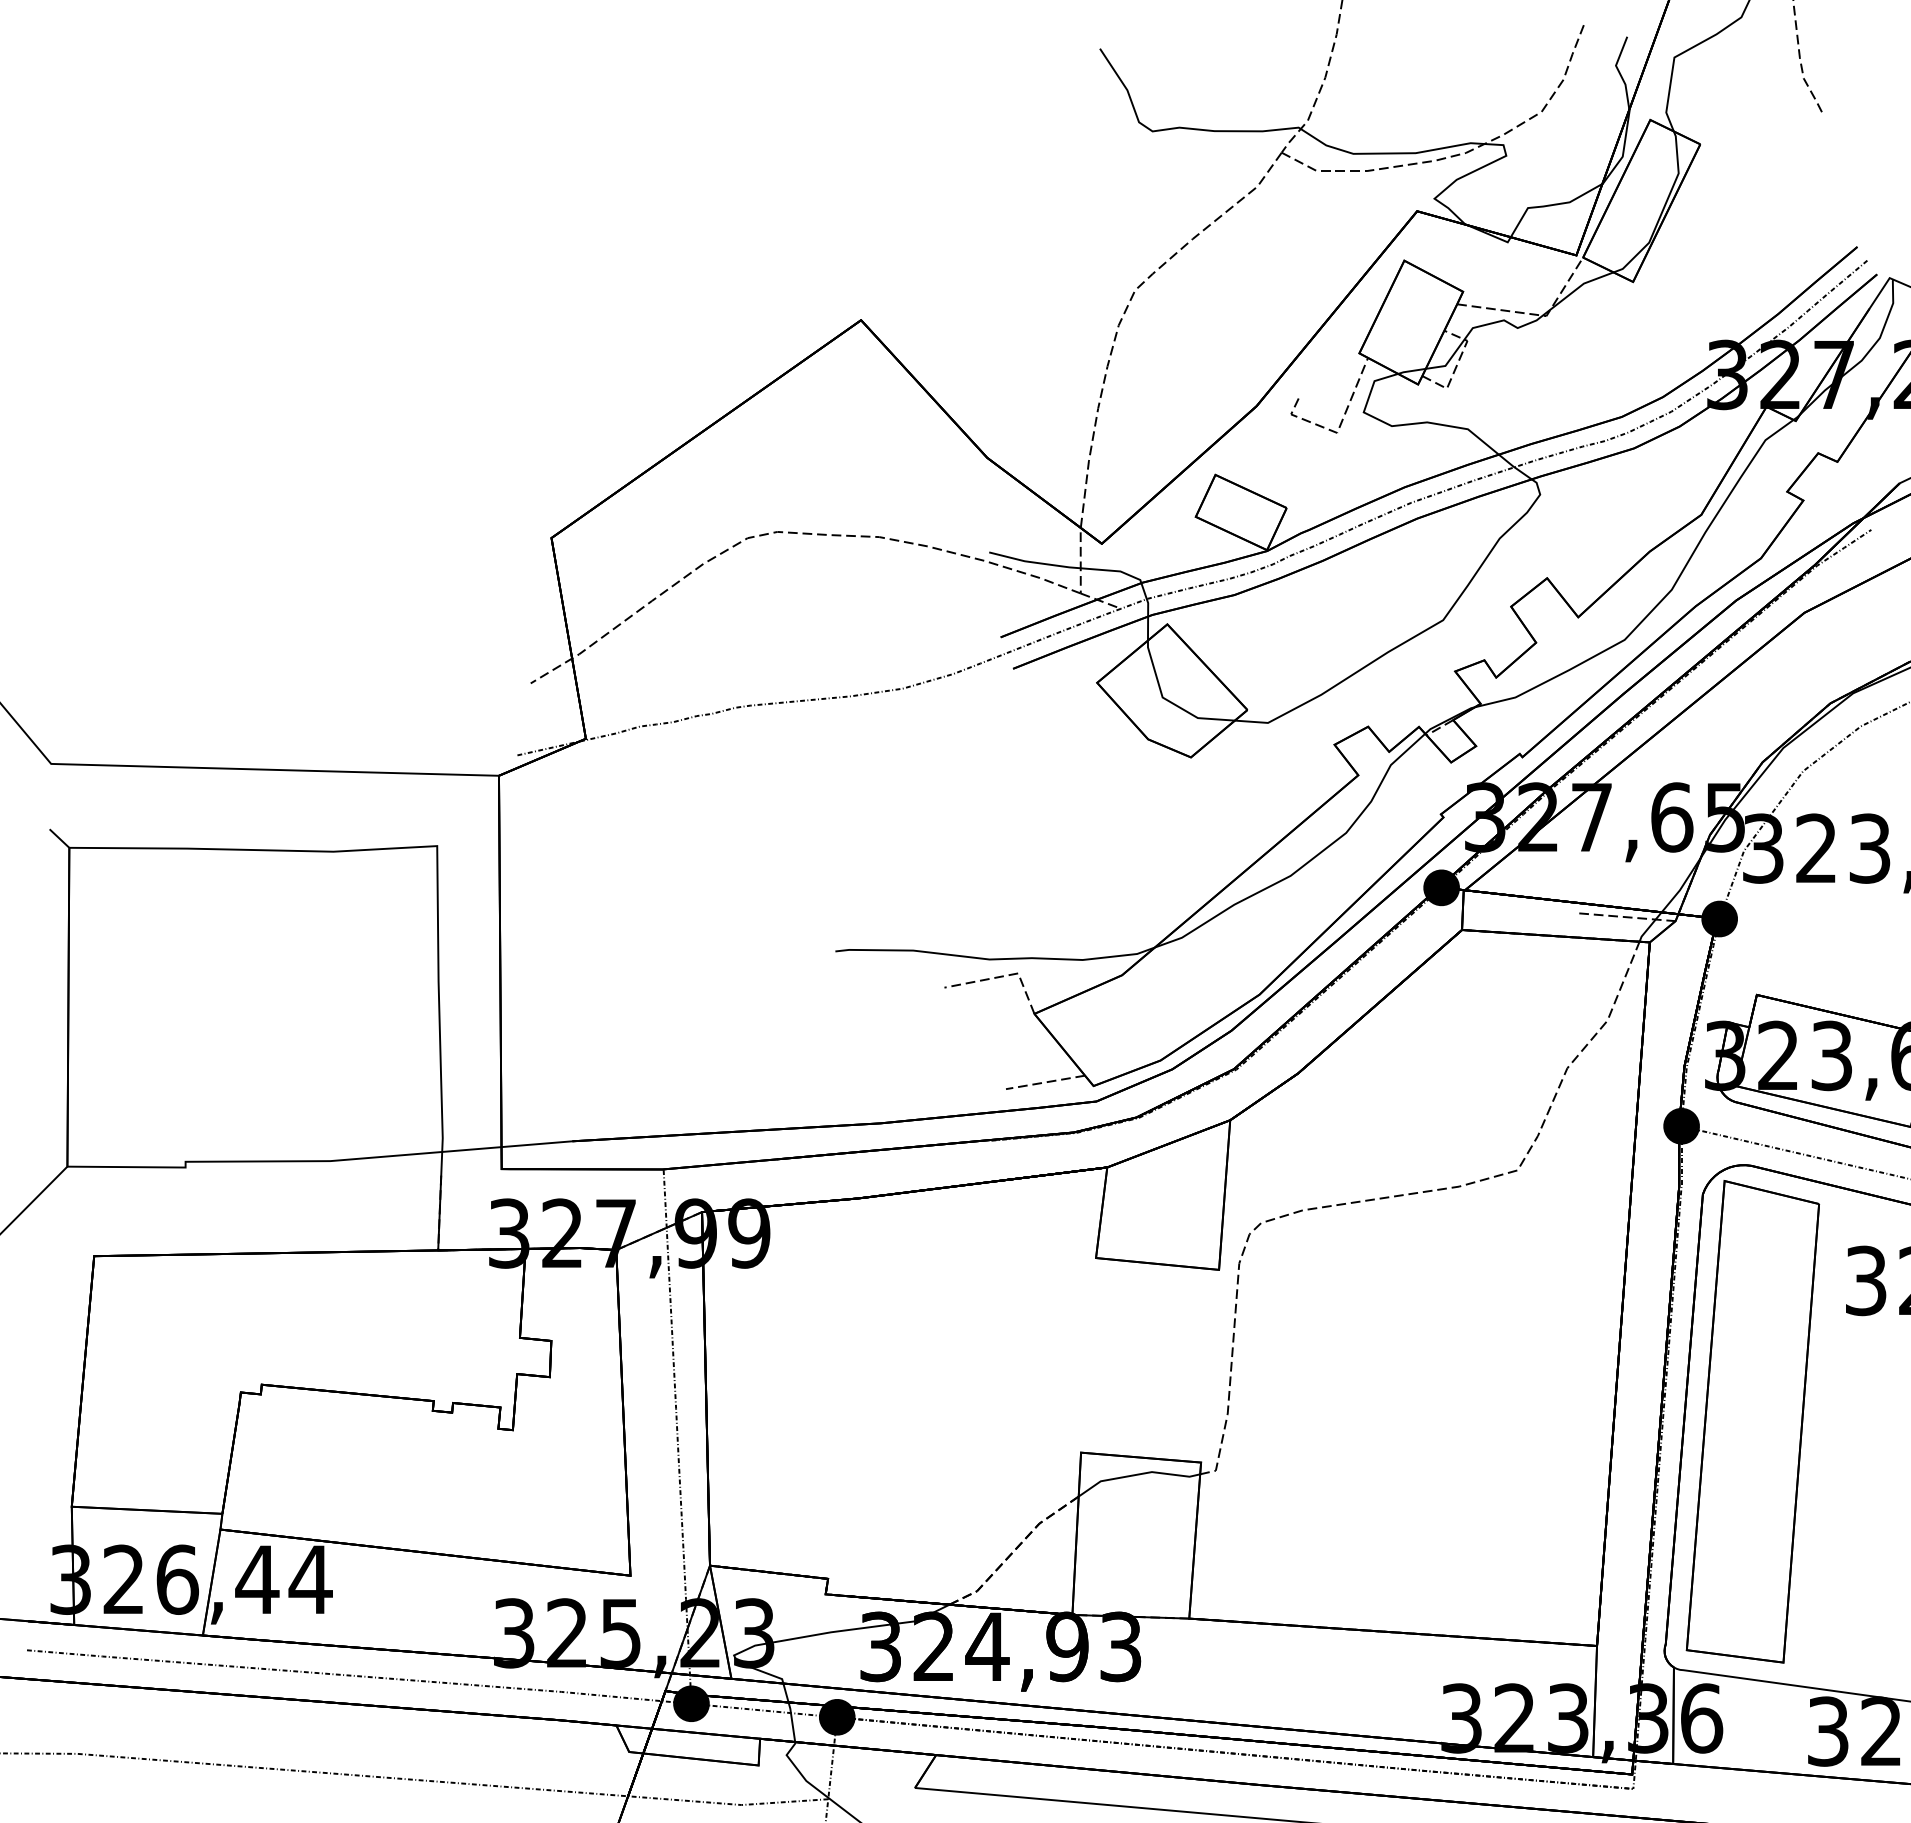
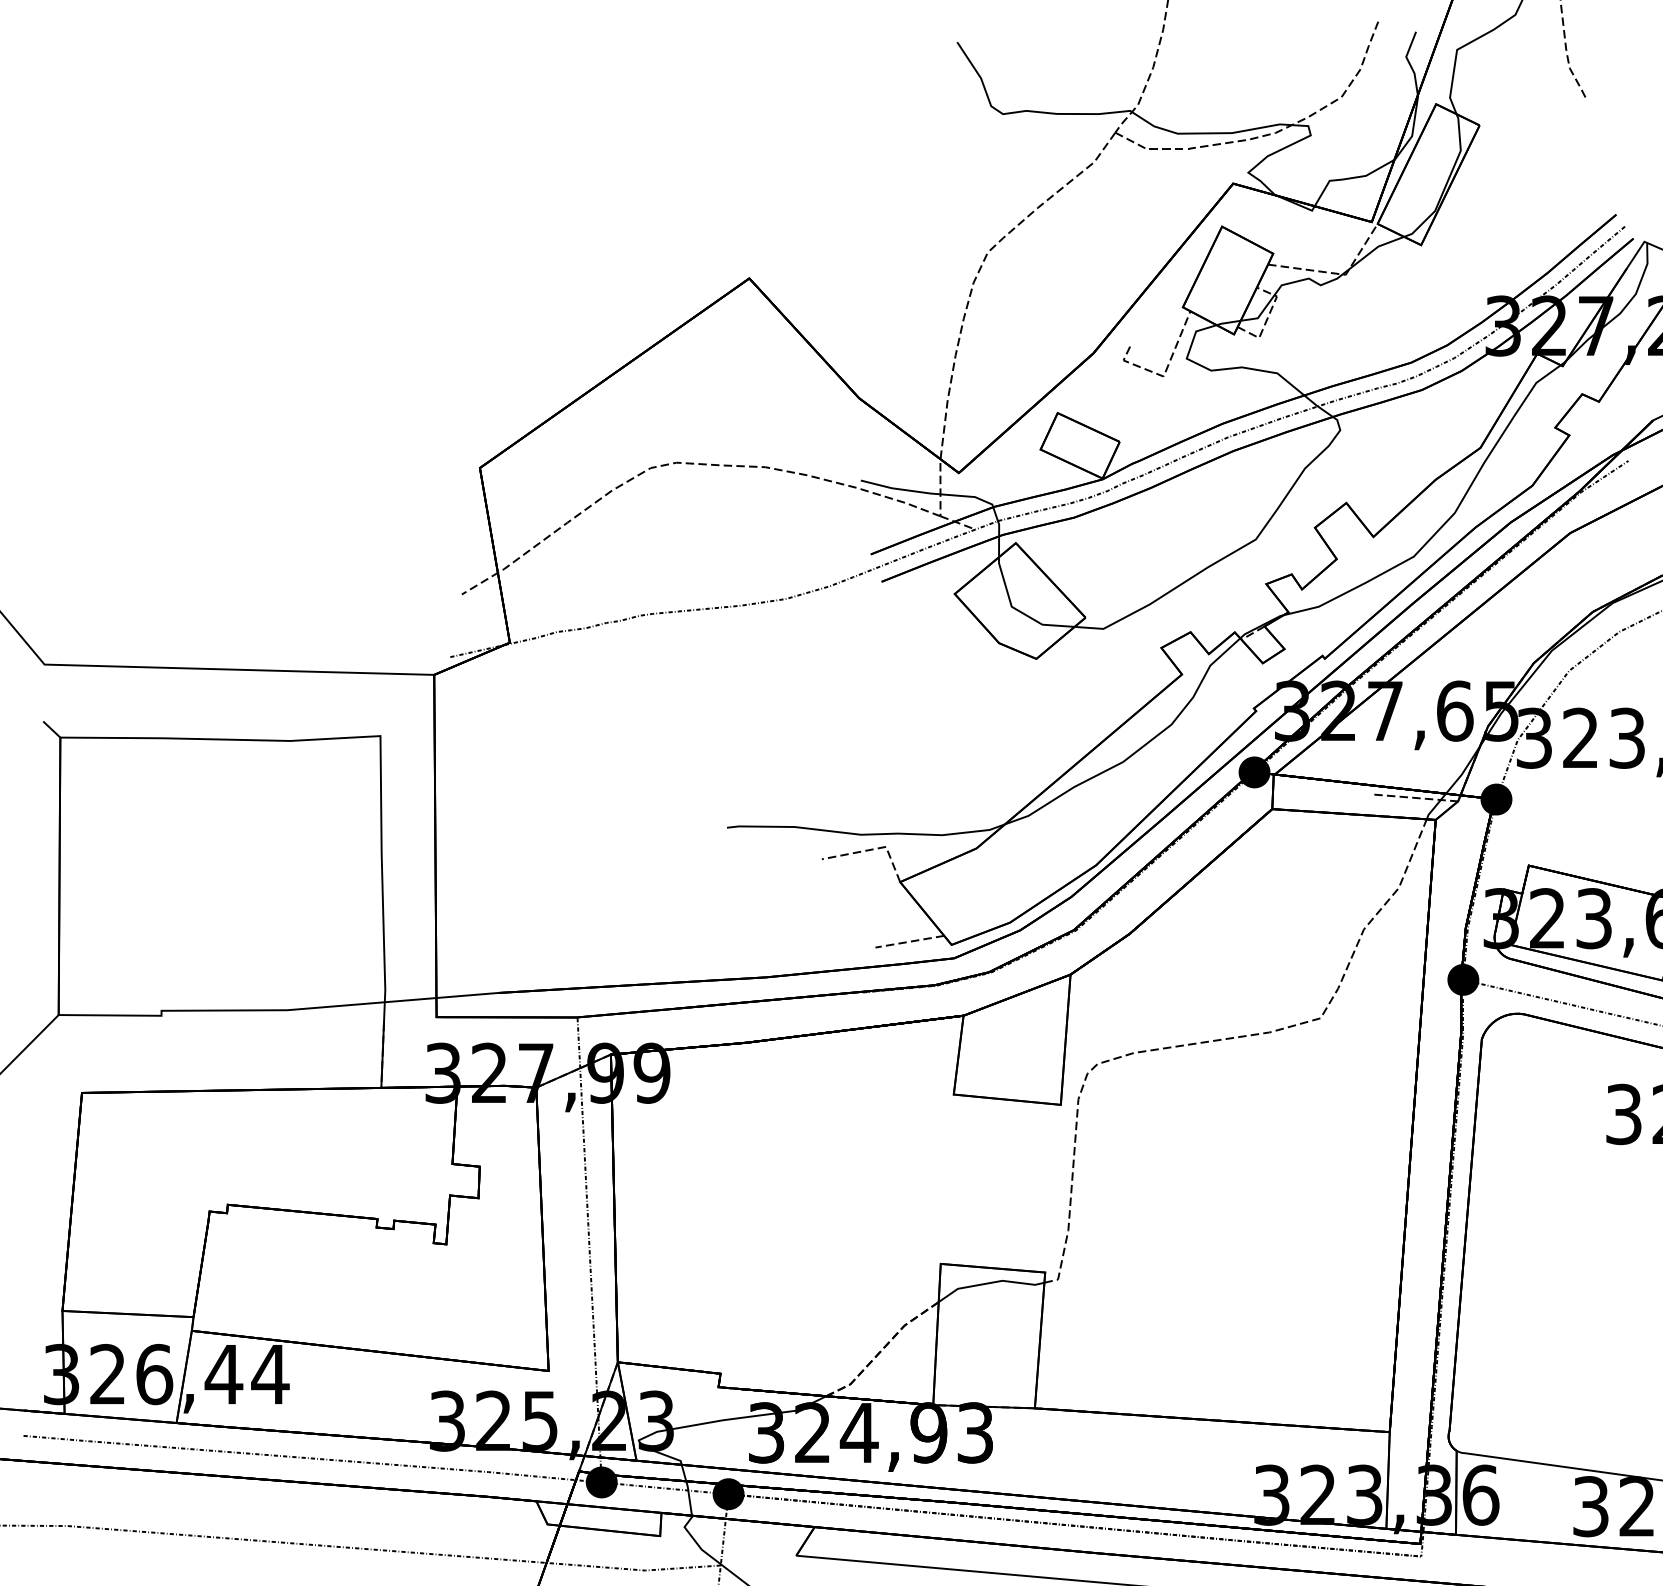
part: (1752, 1421) -> (1525, 1236), removed

